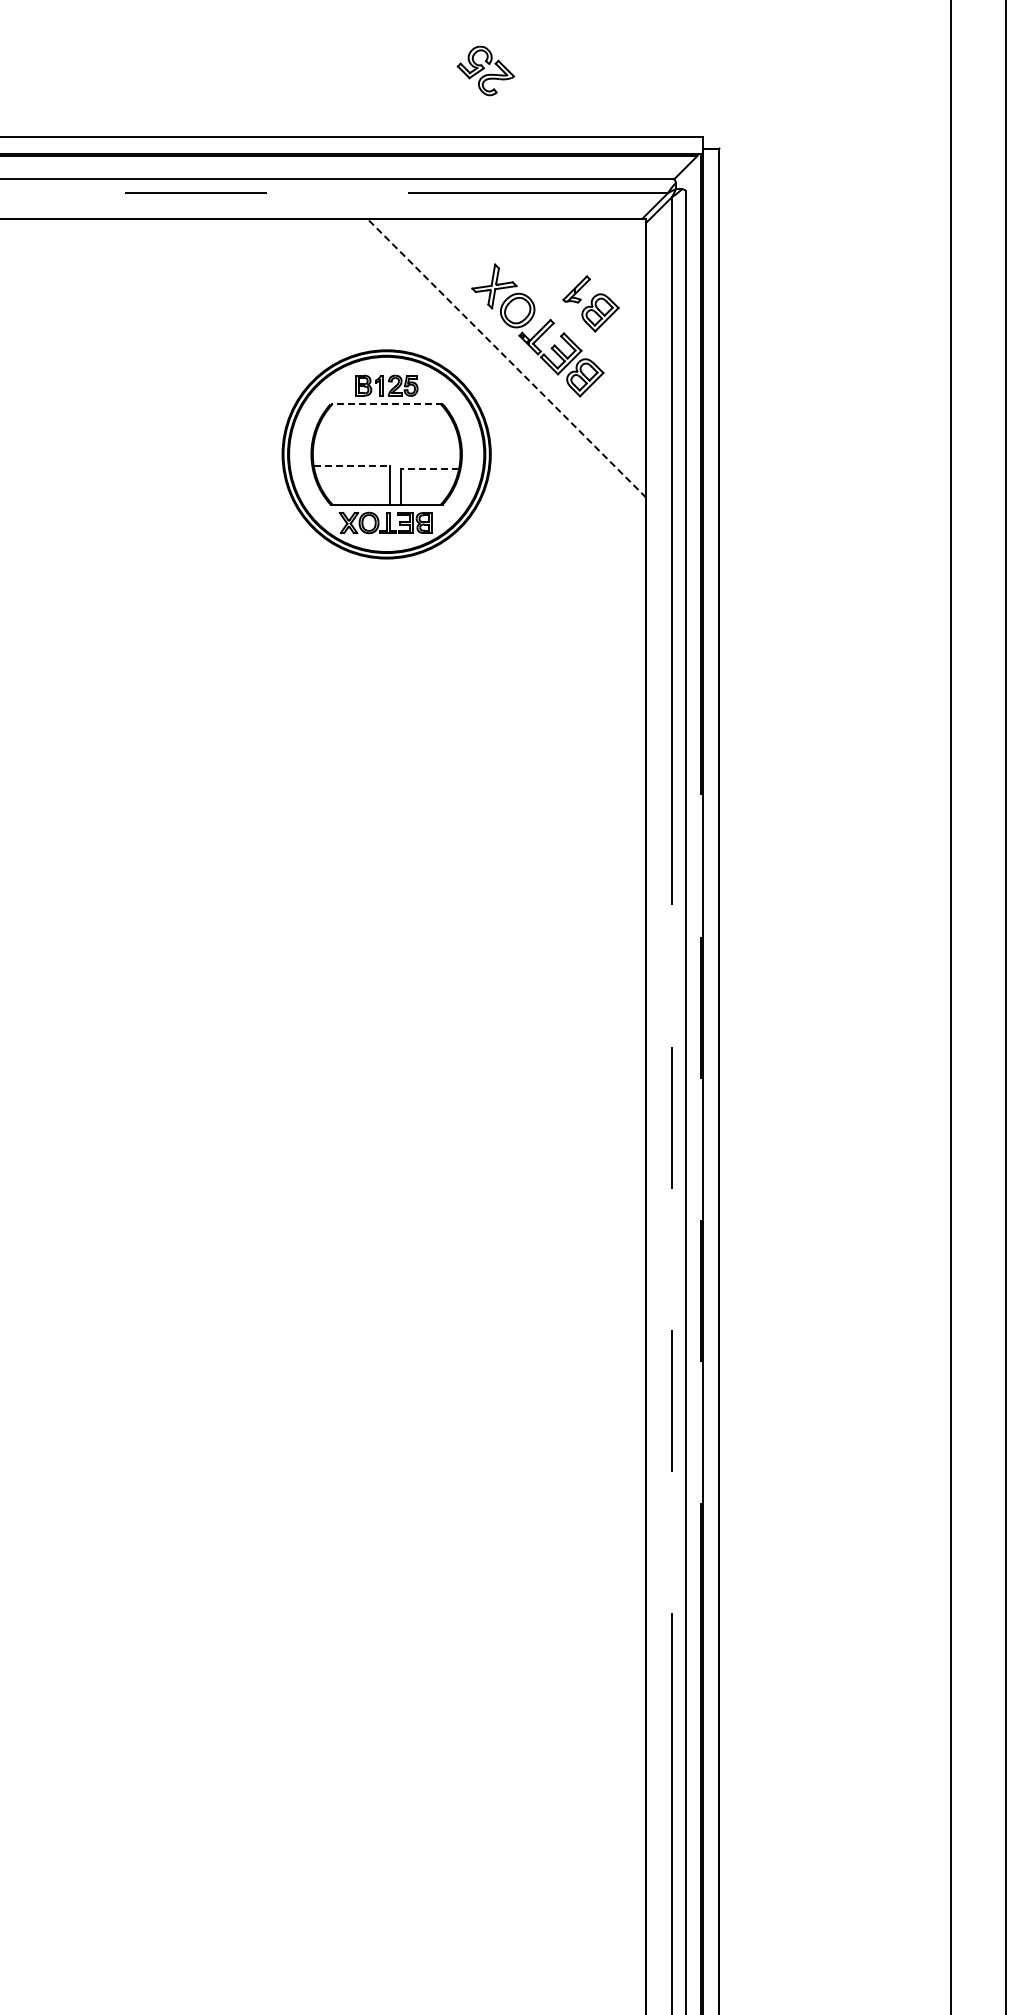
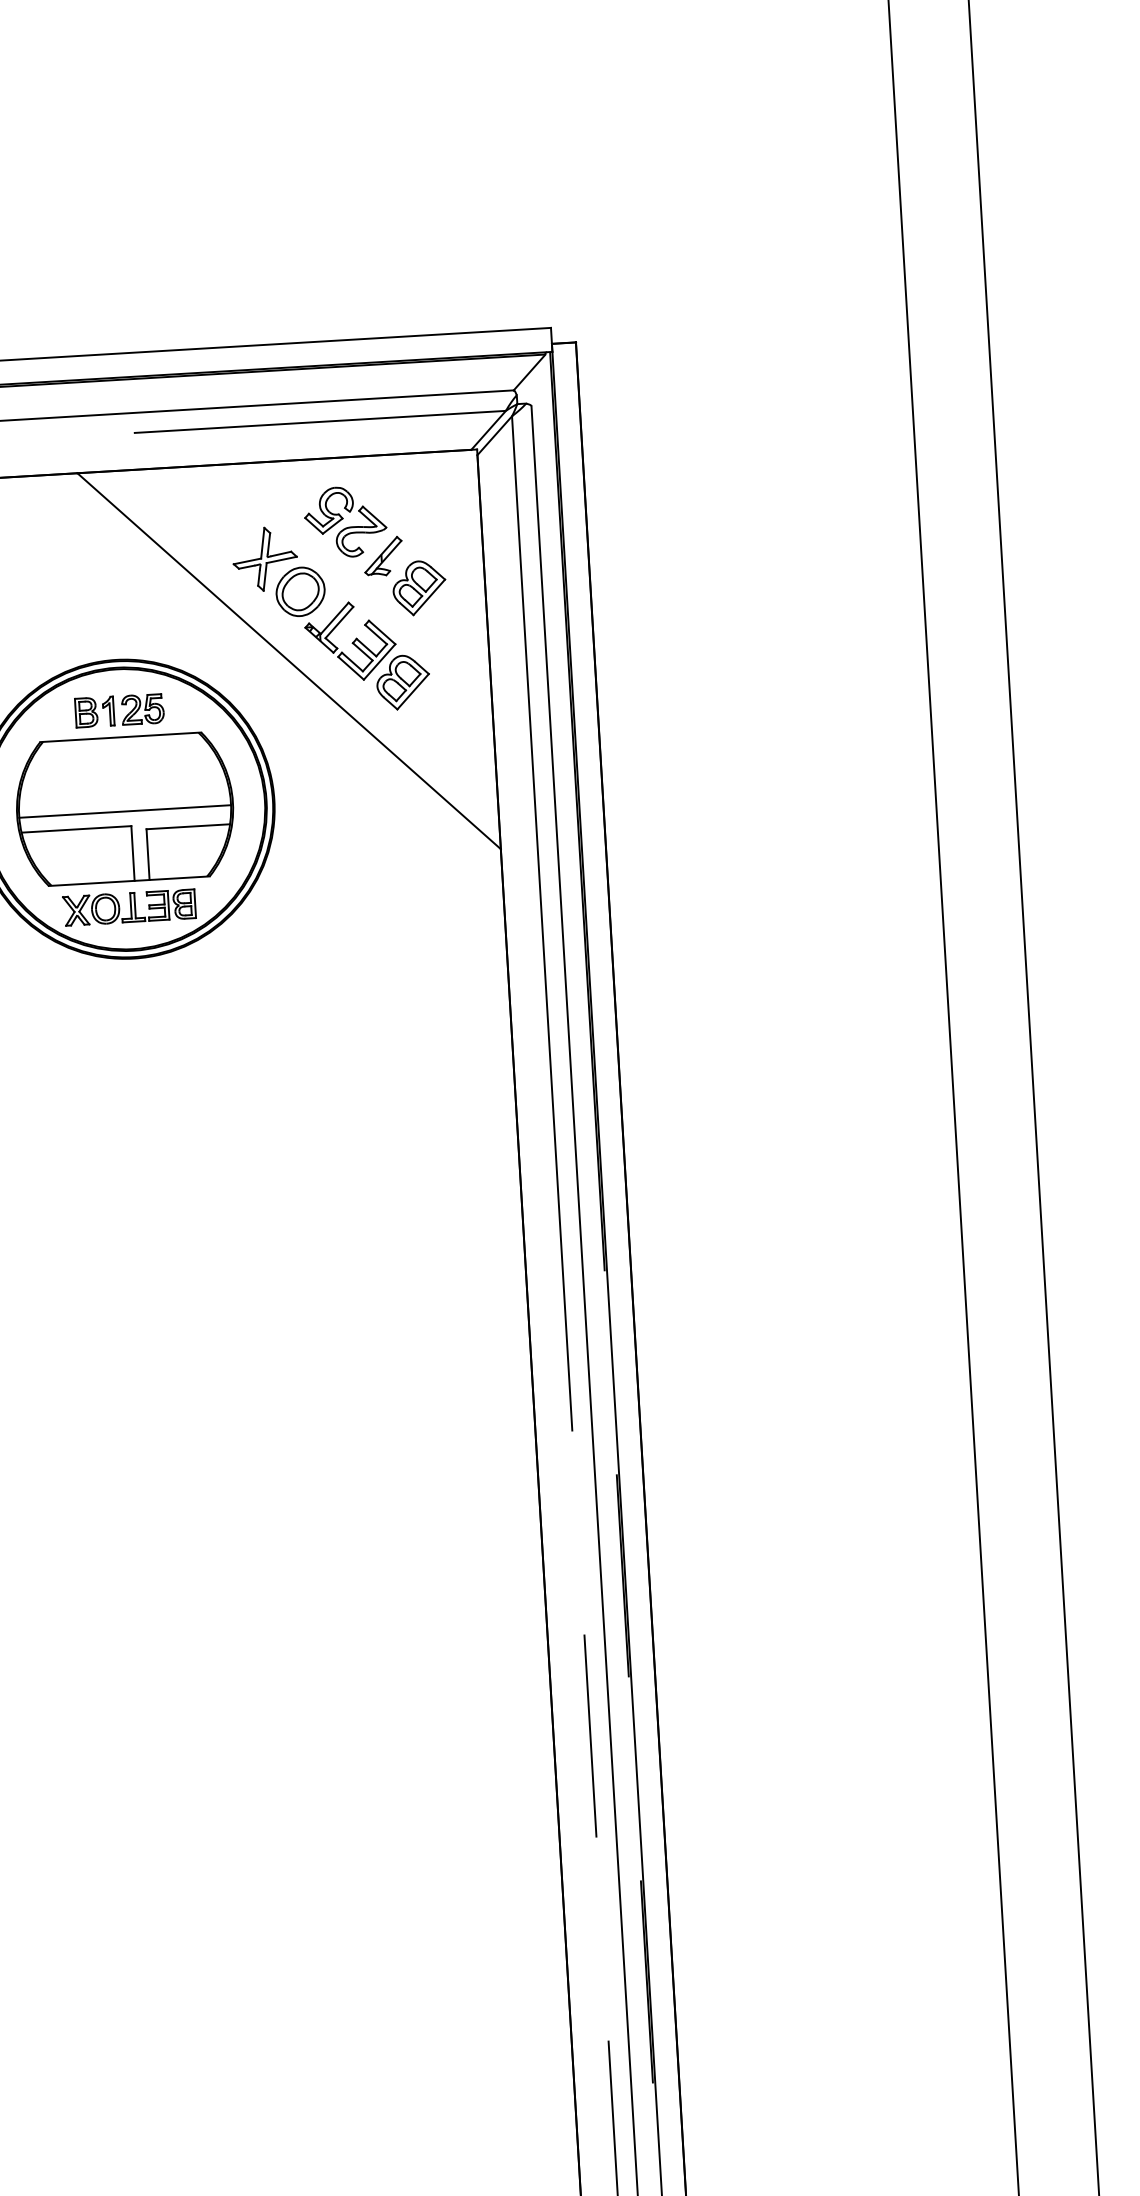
part: (485, 70) -> (345, 521), moved
line: (506, 357) -> (288, 660), dashed -> solid
line: (386, 404) -> (120, 737), dashed -> solid
line: (386, 456) -> (124, 812), added
line: (352, 466) -> (77, 829), dashed -> solid
line: (429, 469) -> (187, 827), dashed -> solid

